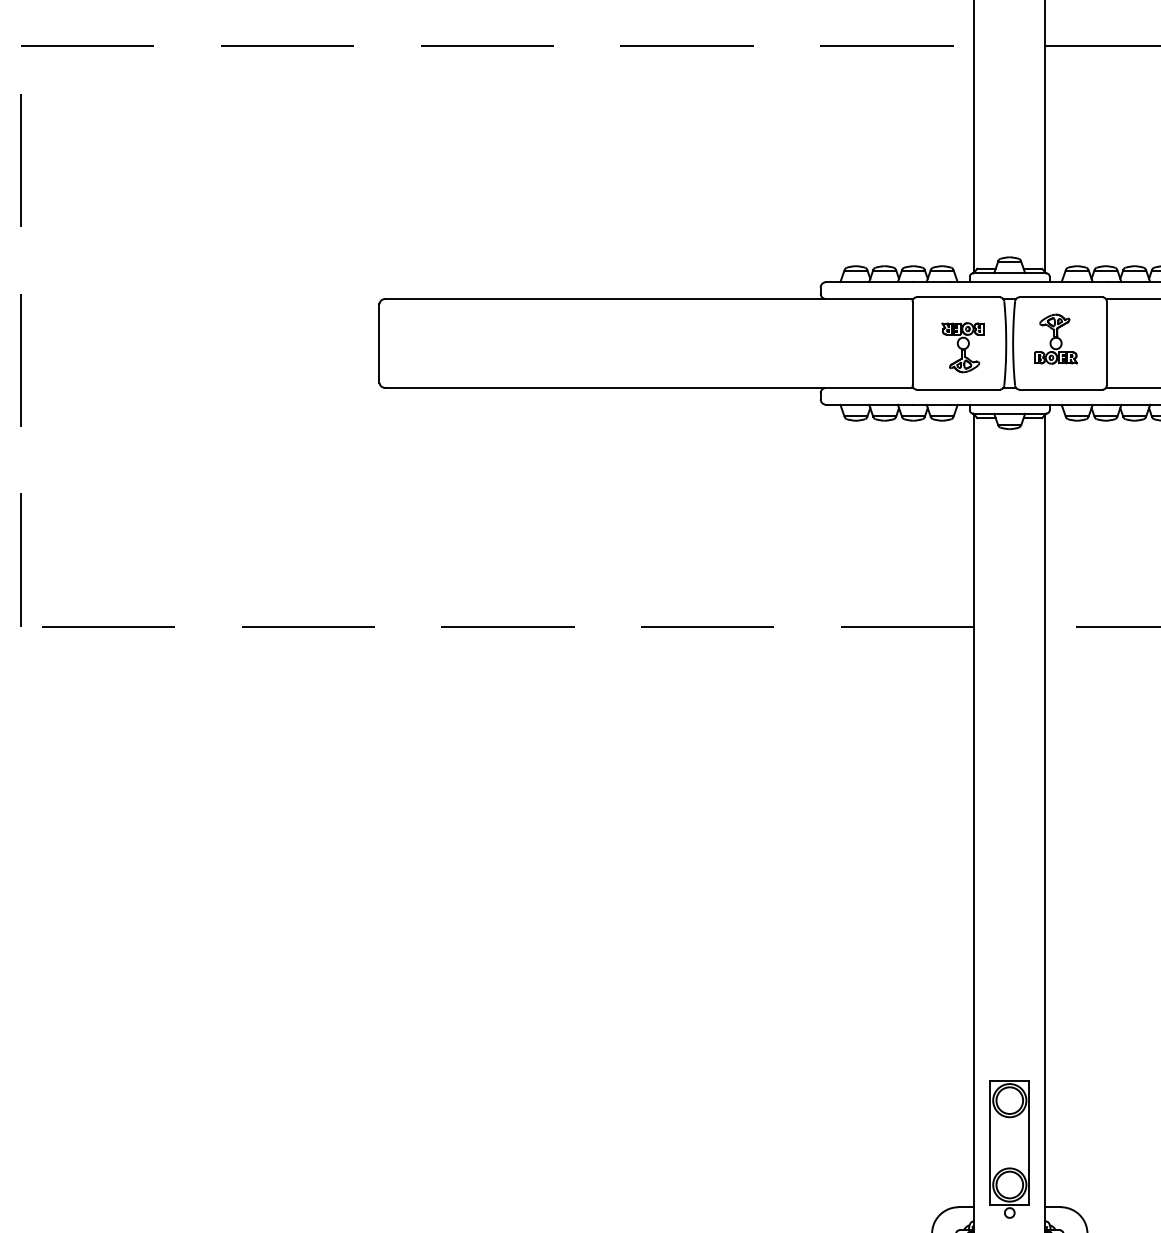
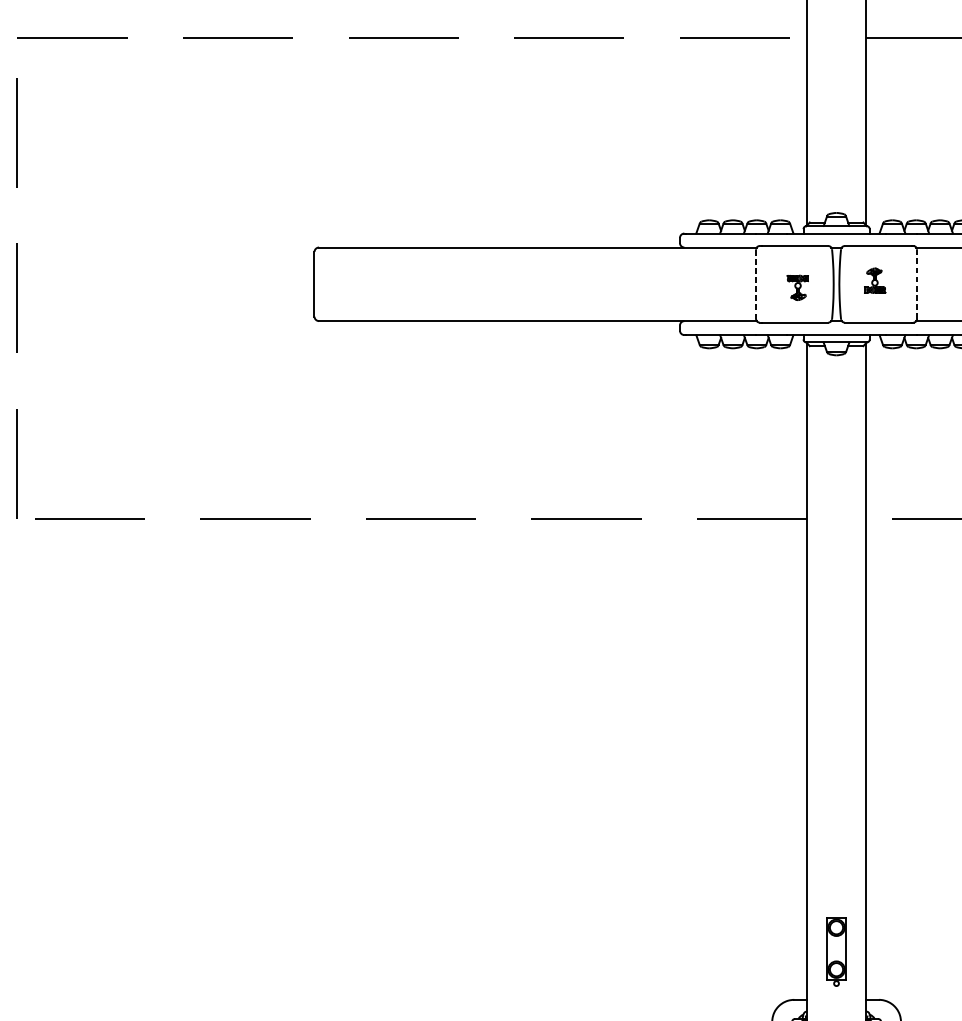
part: (1055, 338) -> (874, 280), size x0.6
line: (912, 343) -> (756, 284), solid -> dashed
line: (1106, 343) -> (916, 284), solid -> dashed
part: (962, 347) -> (797, 287), size x0.6
part: (1009, 1149) -> (836, 952), size x0.6

